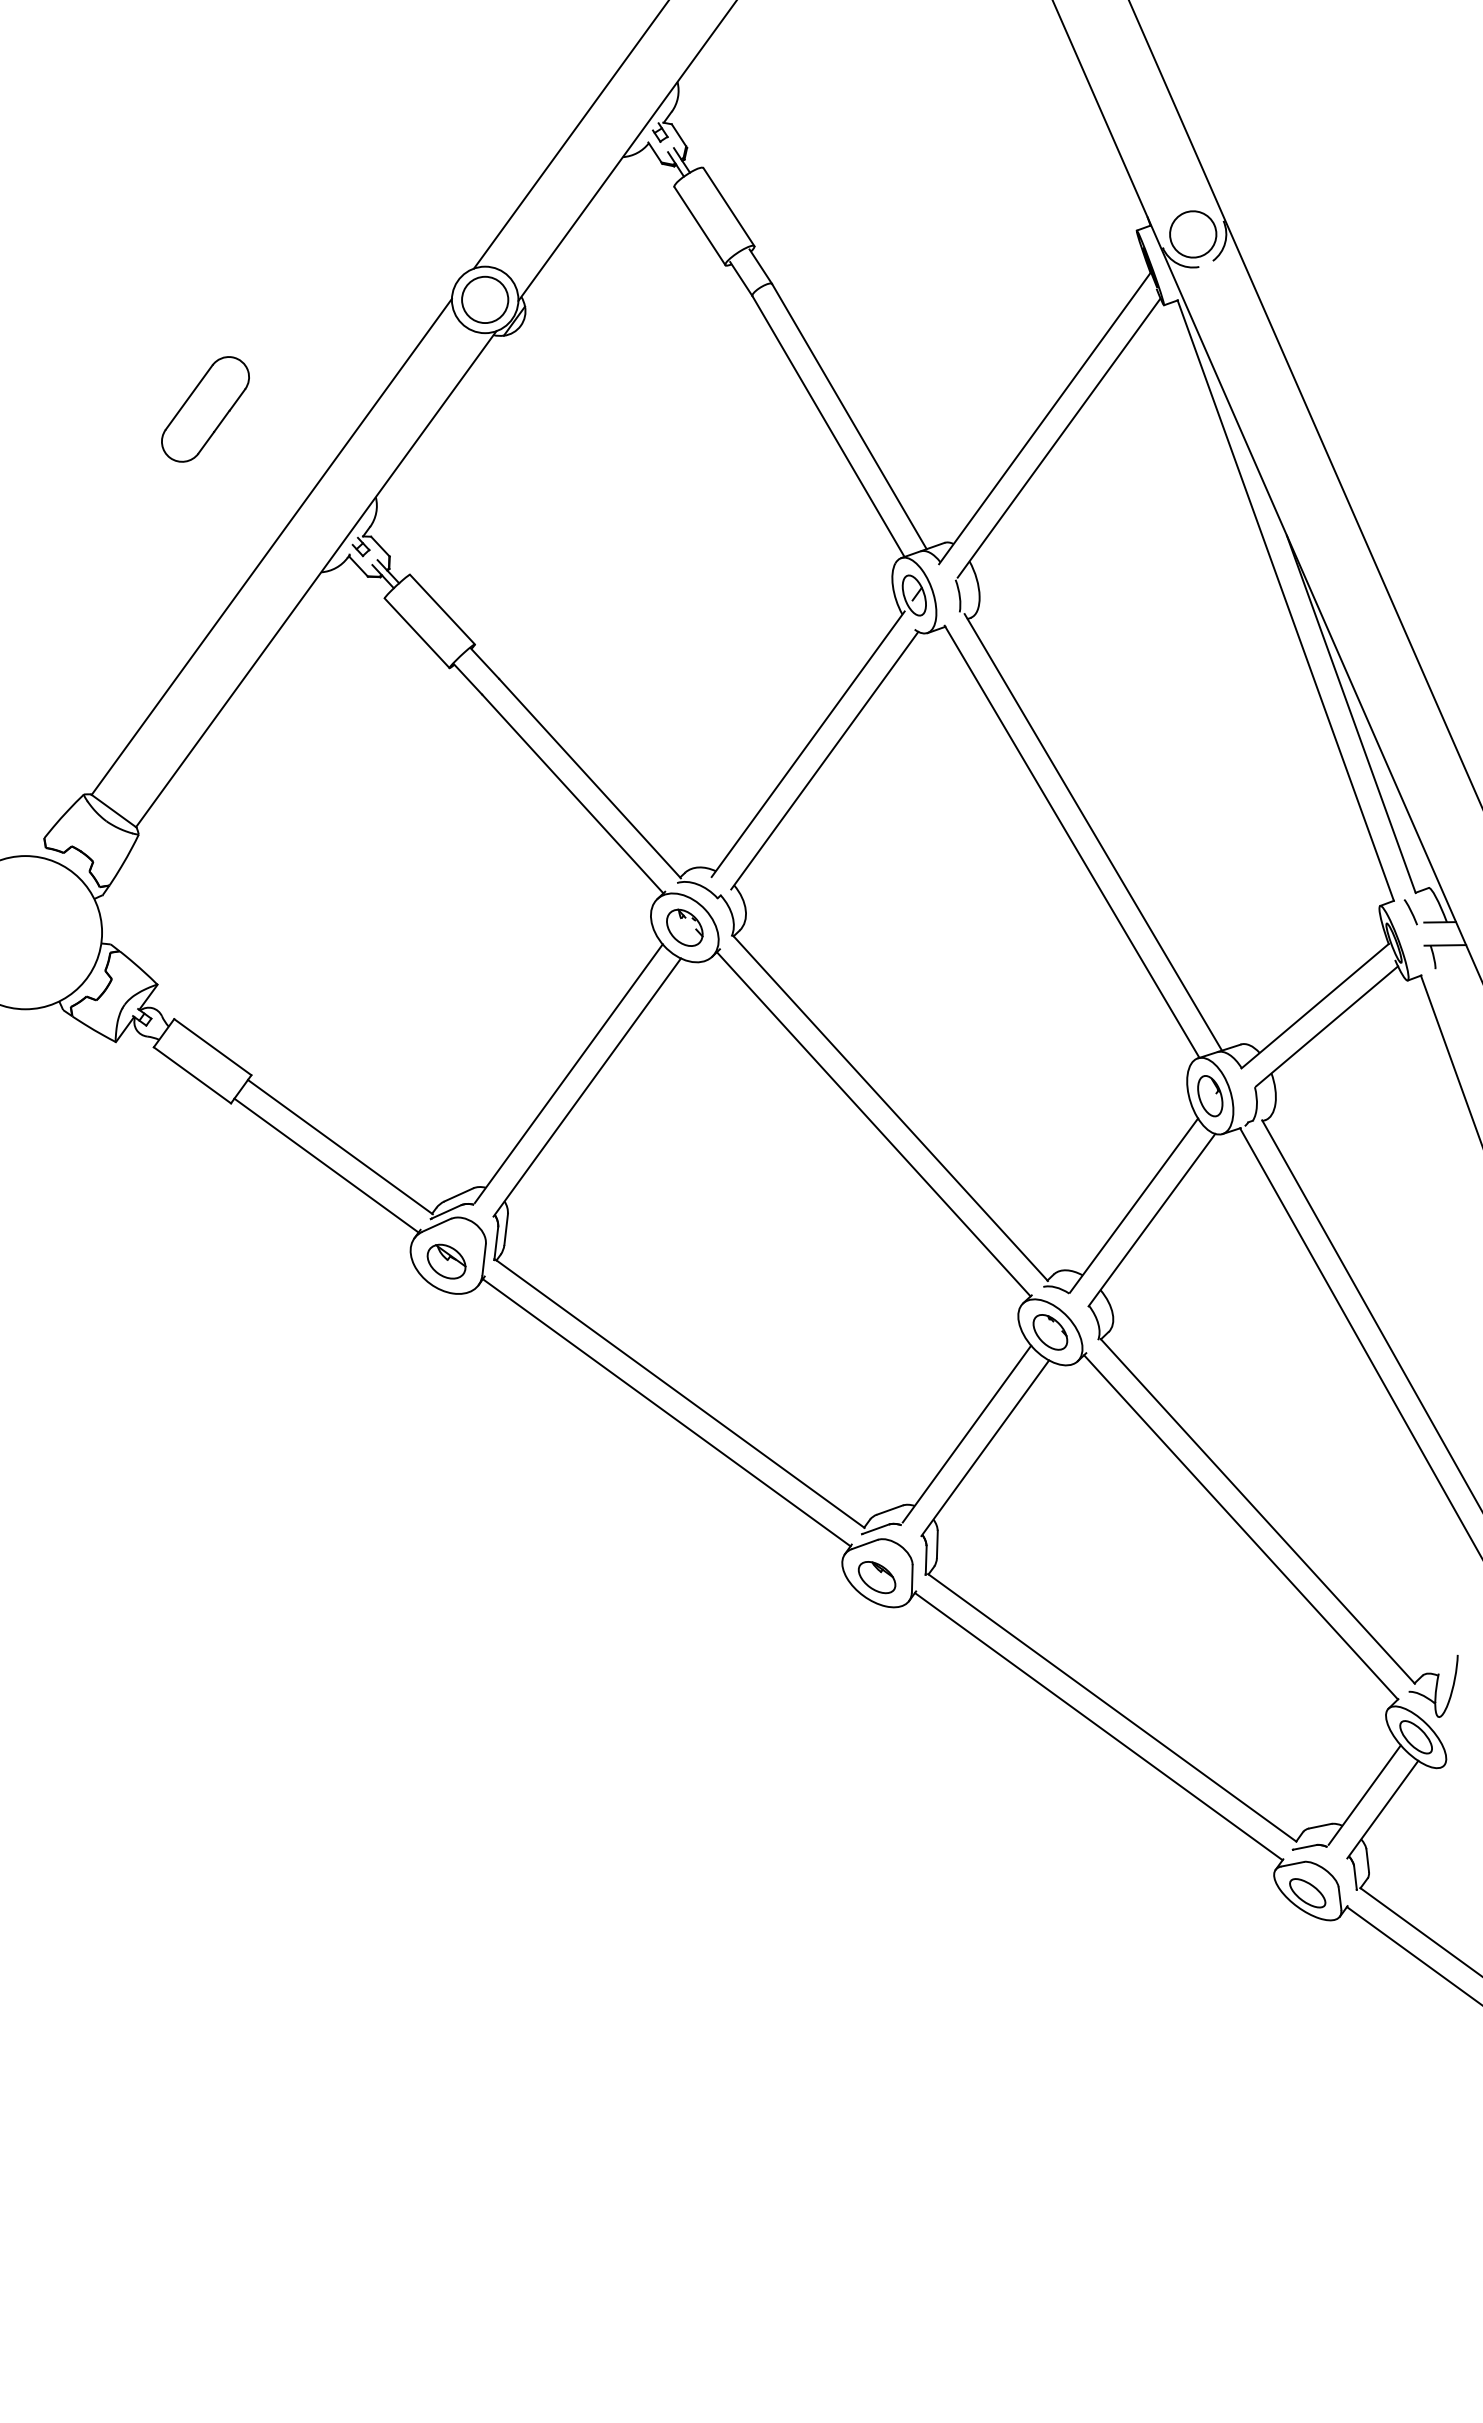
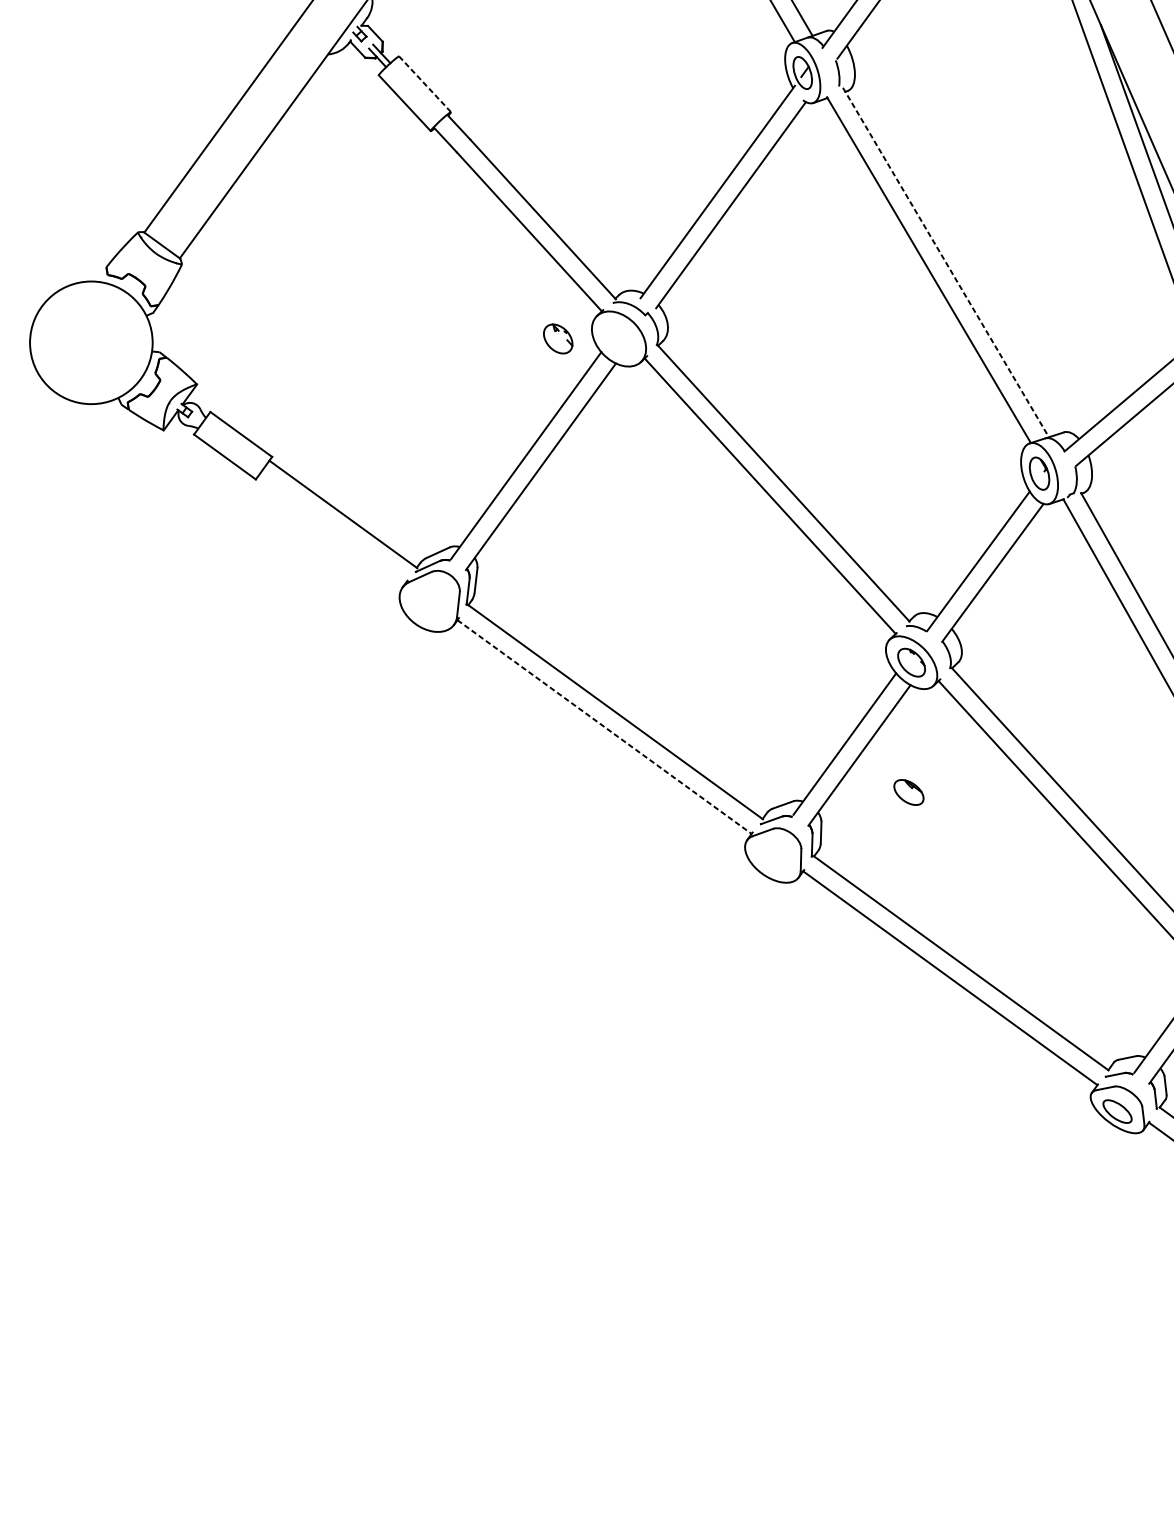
line: (442, 609) -> (425, 84), solid -> dashed
line: (1093, 832) -> (946, 262), solid -> dashed
part: (684, 927) -> (557, 338), moved
line: (326, 1165) -> (332, 529), removed
part: (446, 1261) -> (428, 605), removed
line: (667, 1413) -> (605, 727), solid -> dashed
part: (876, 1577) -> (908, 792), moved

